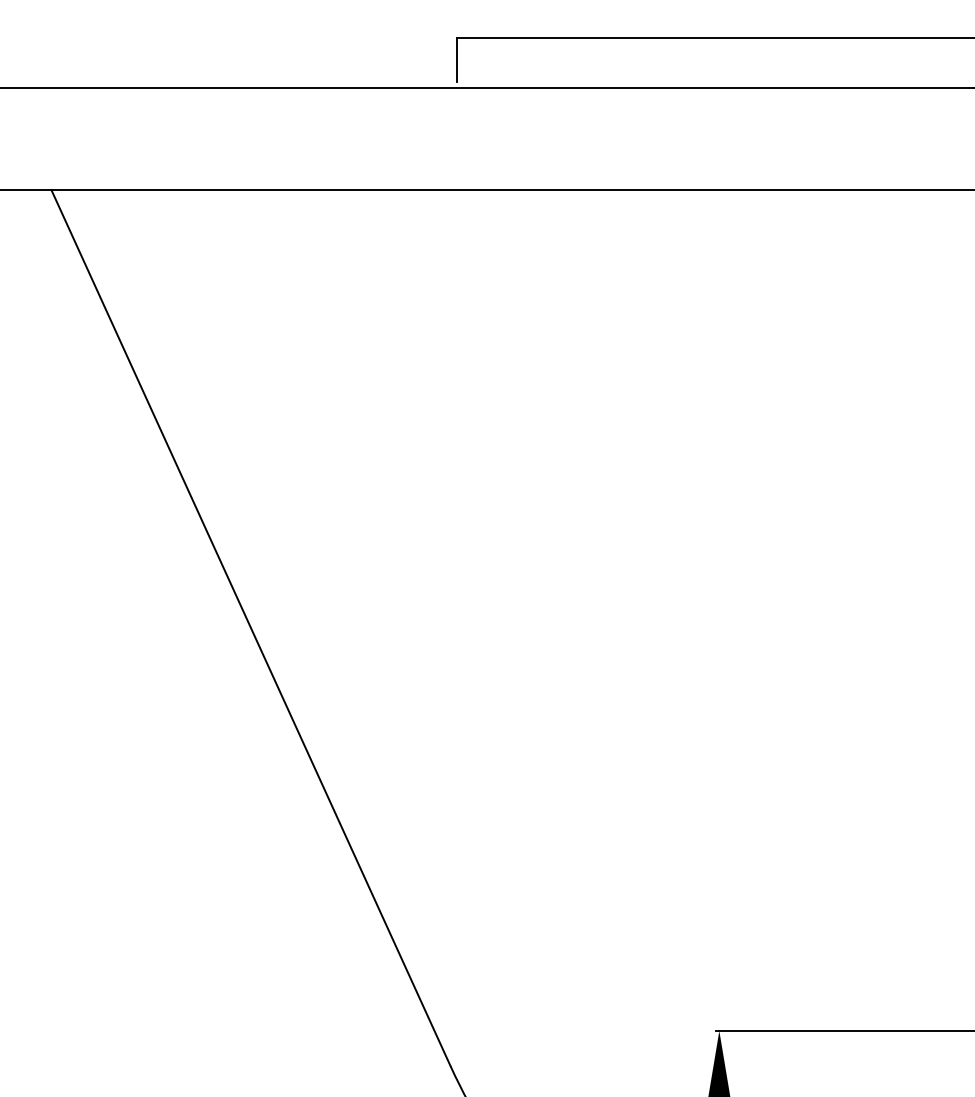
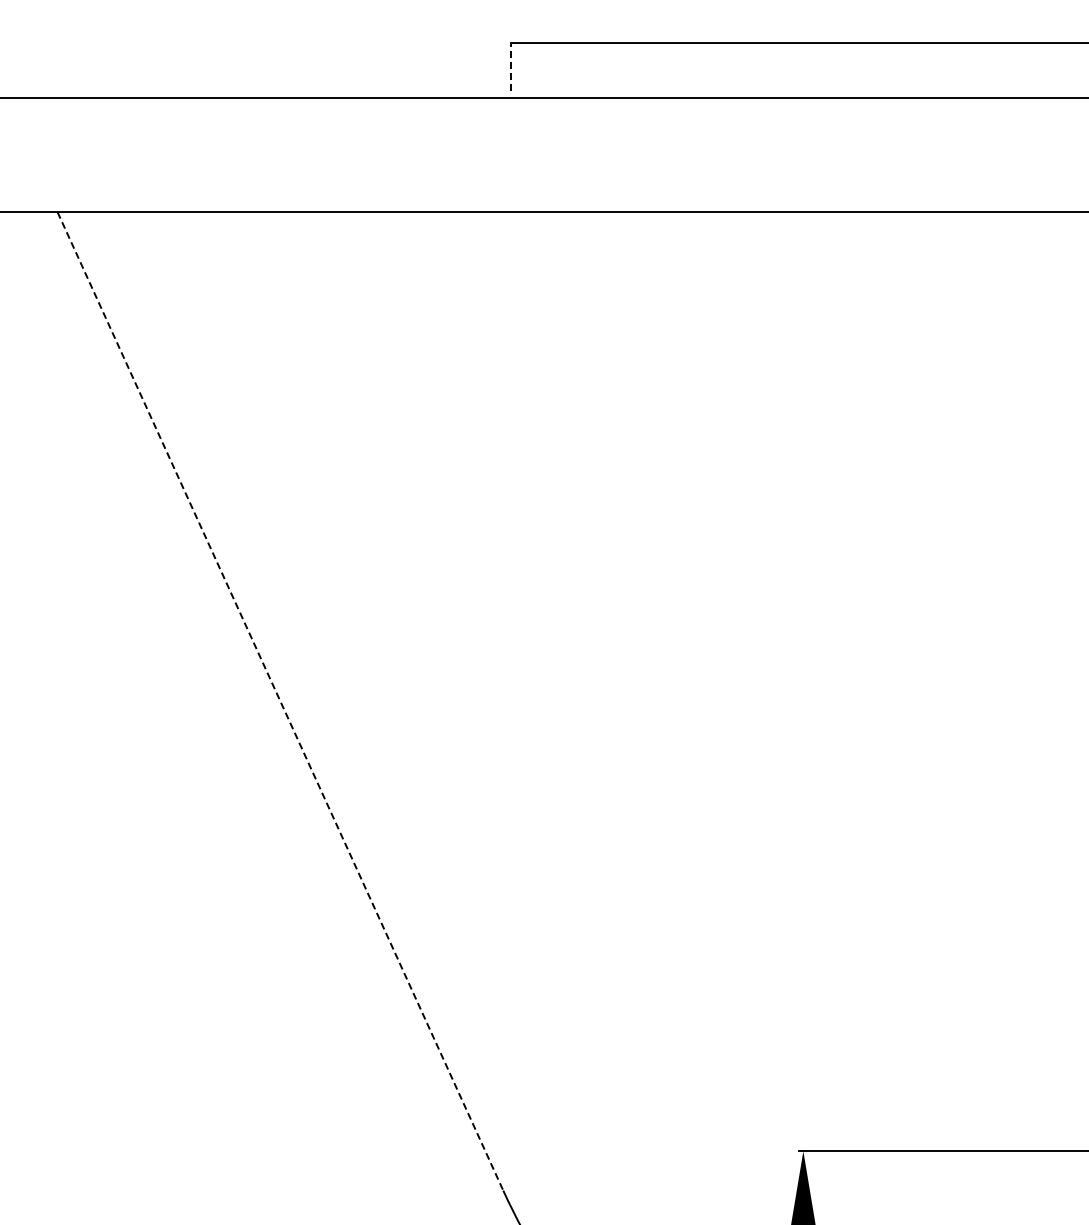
line: (457, 59) -> (510, 66), solid -> dashed
line: (251, 628) -> (280, 701), solid -> dashed

